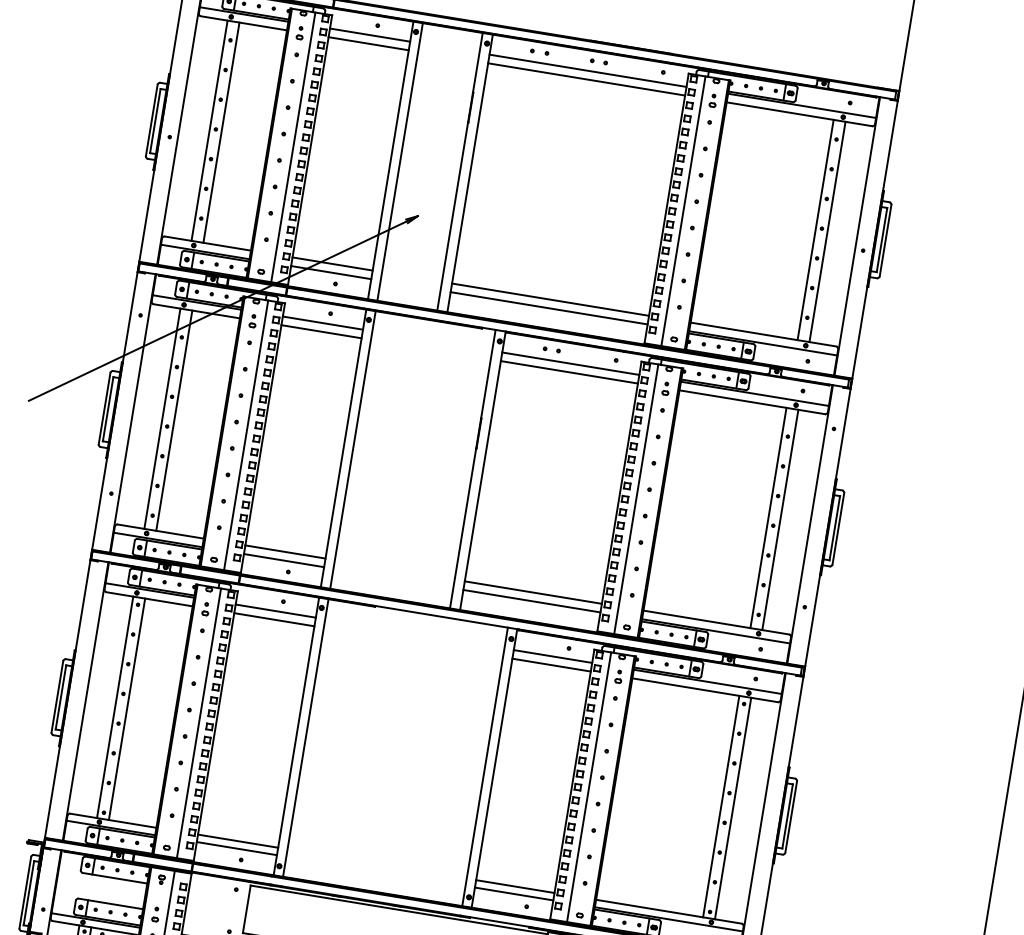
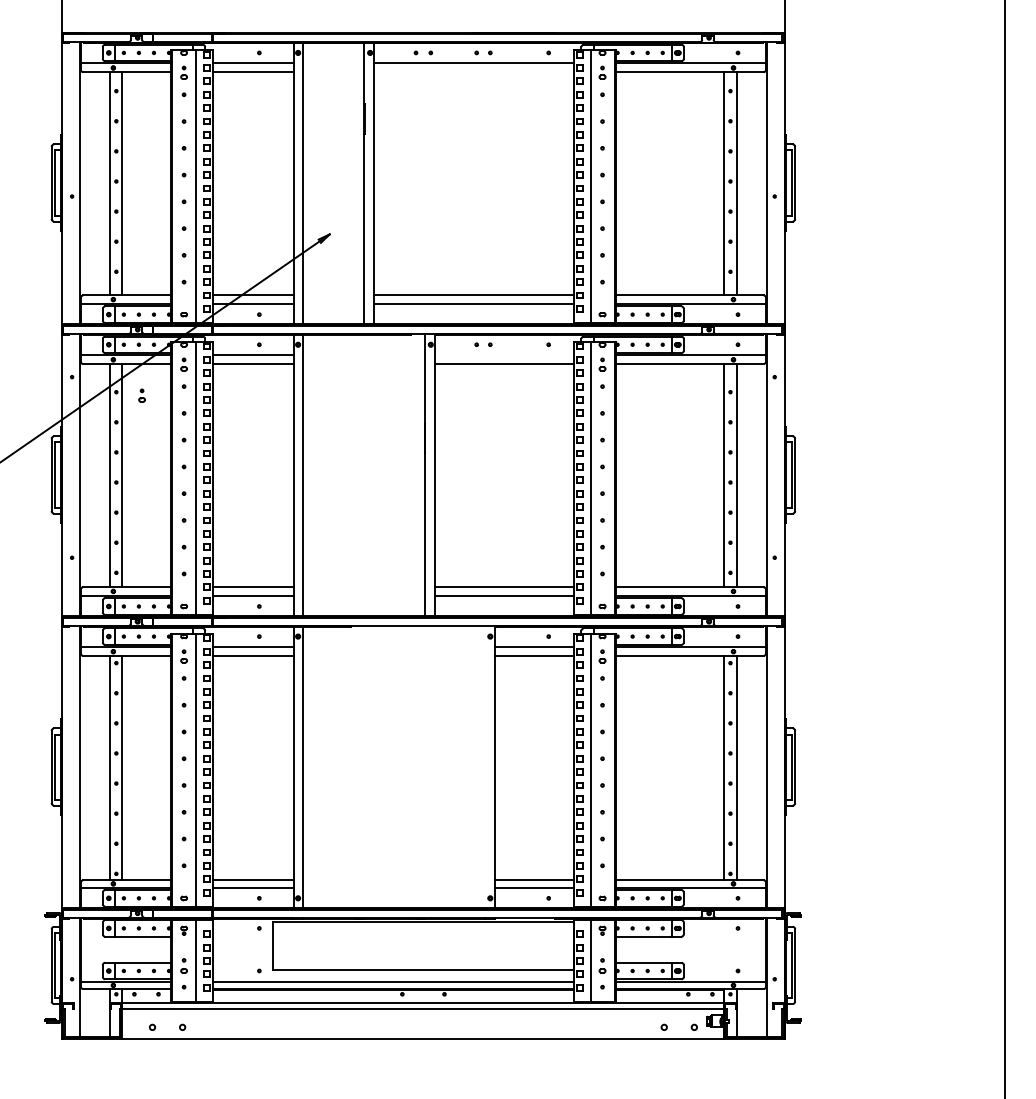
line: (585, 79) -> (473, 72), removed
part: (206, 344) -> (141, 395), added
line: (570, 363) -> (504, 355), removed
line: (485, 766) -> (485, 766), removed

